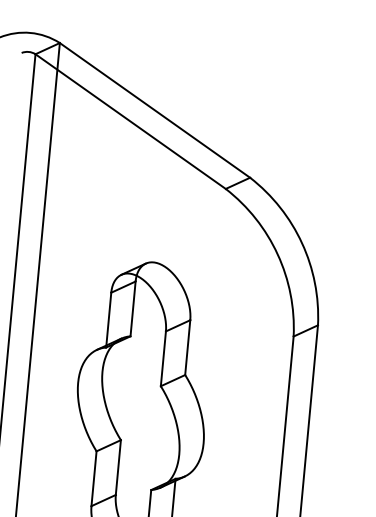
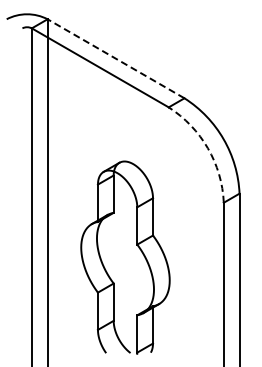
line: (154, 109) -> (115, 58), solid -> dashed
arc: (277, 254) -> (207, 148), solid -> dashed

